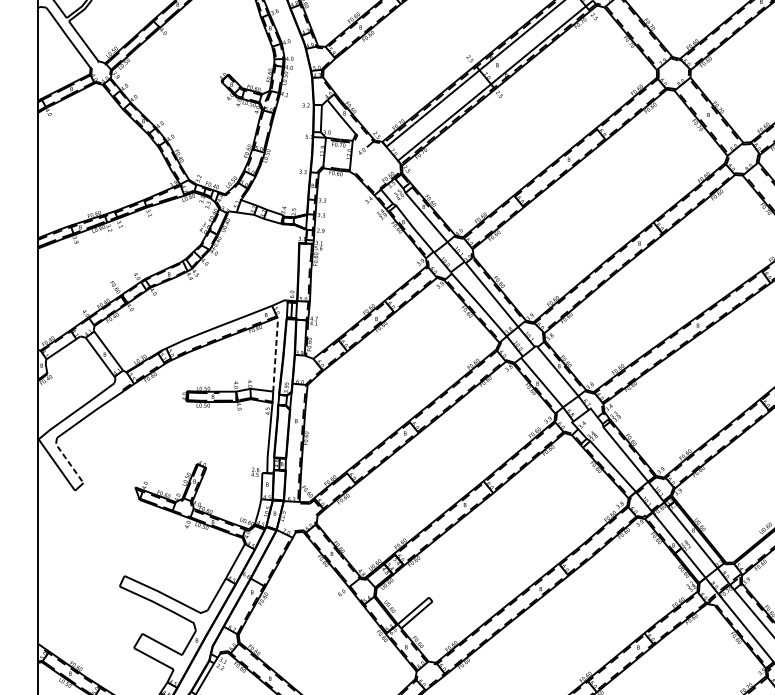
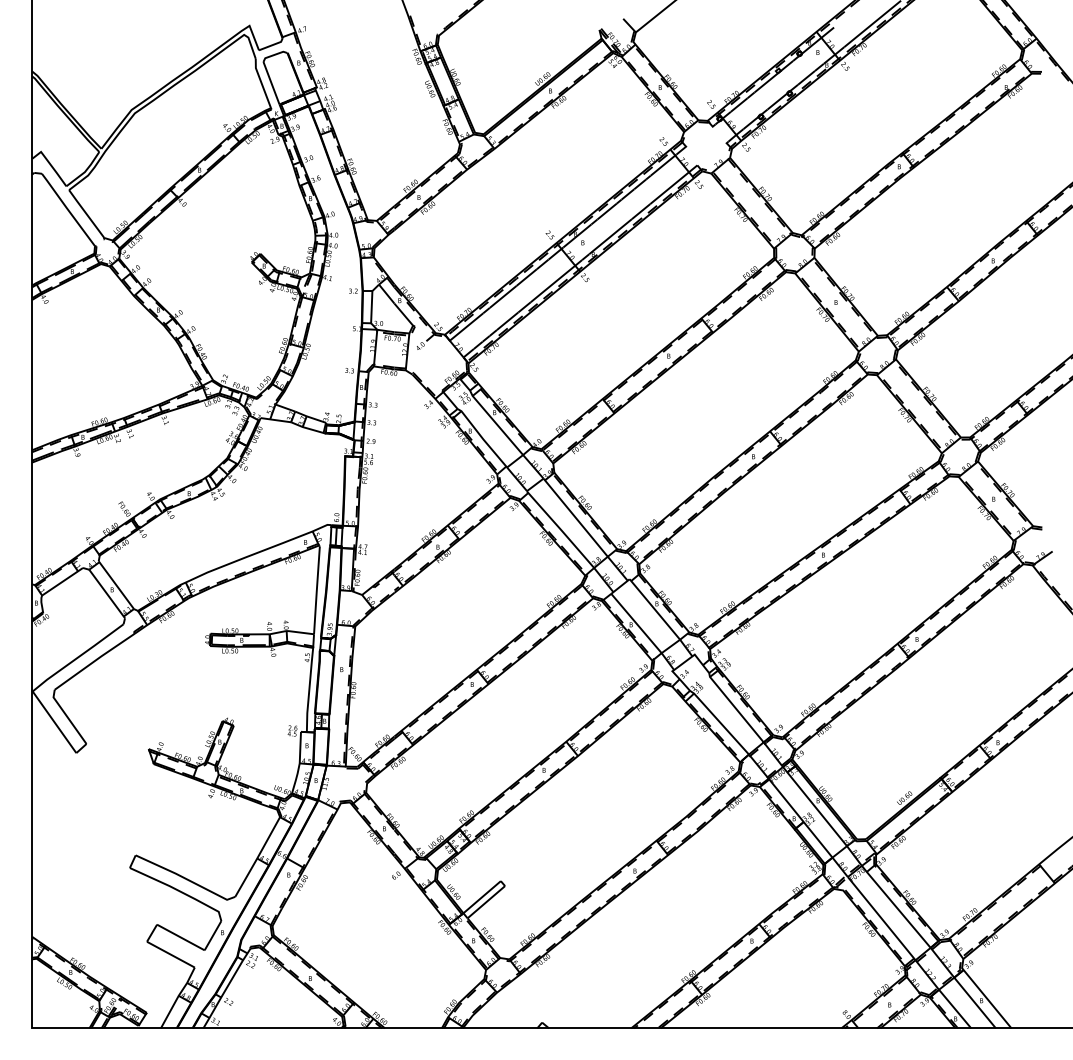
line: (275, 355) -> (316, 590), dashed -> solid
line: (67, 461) -> (67, 717), dashed -> solid

